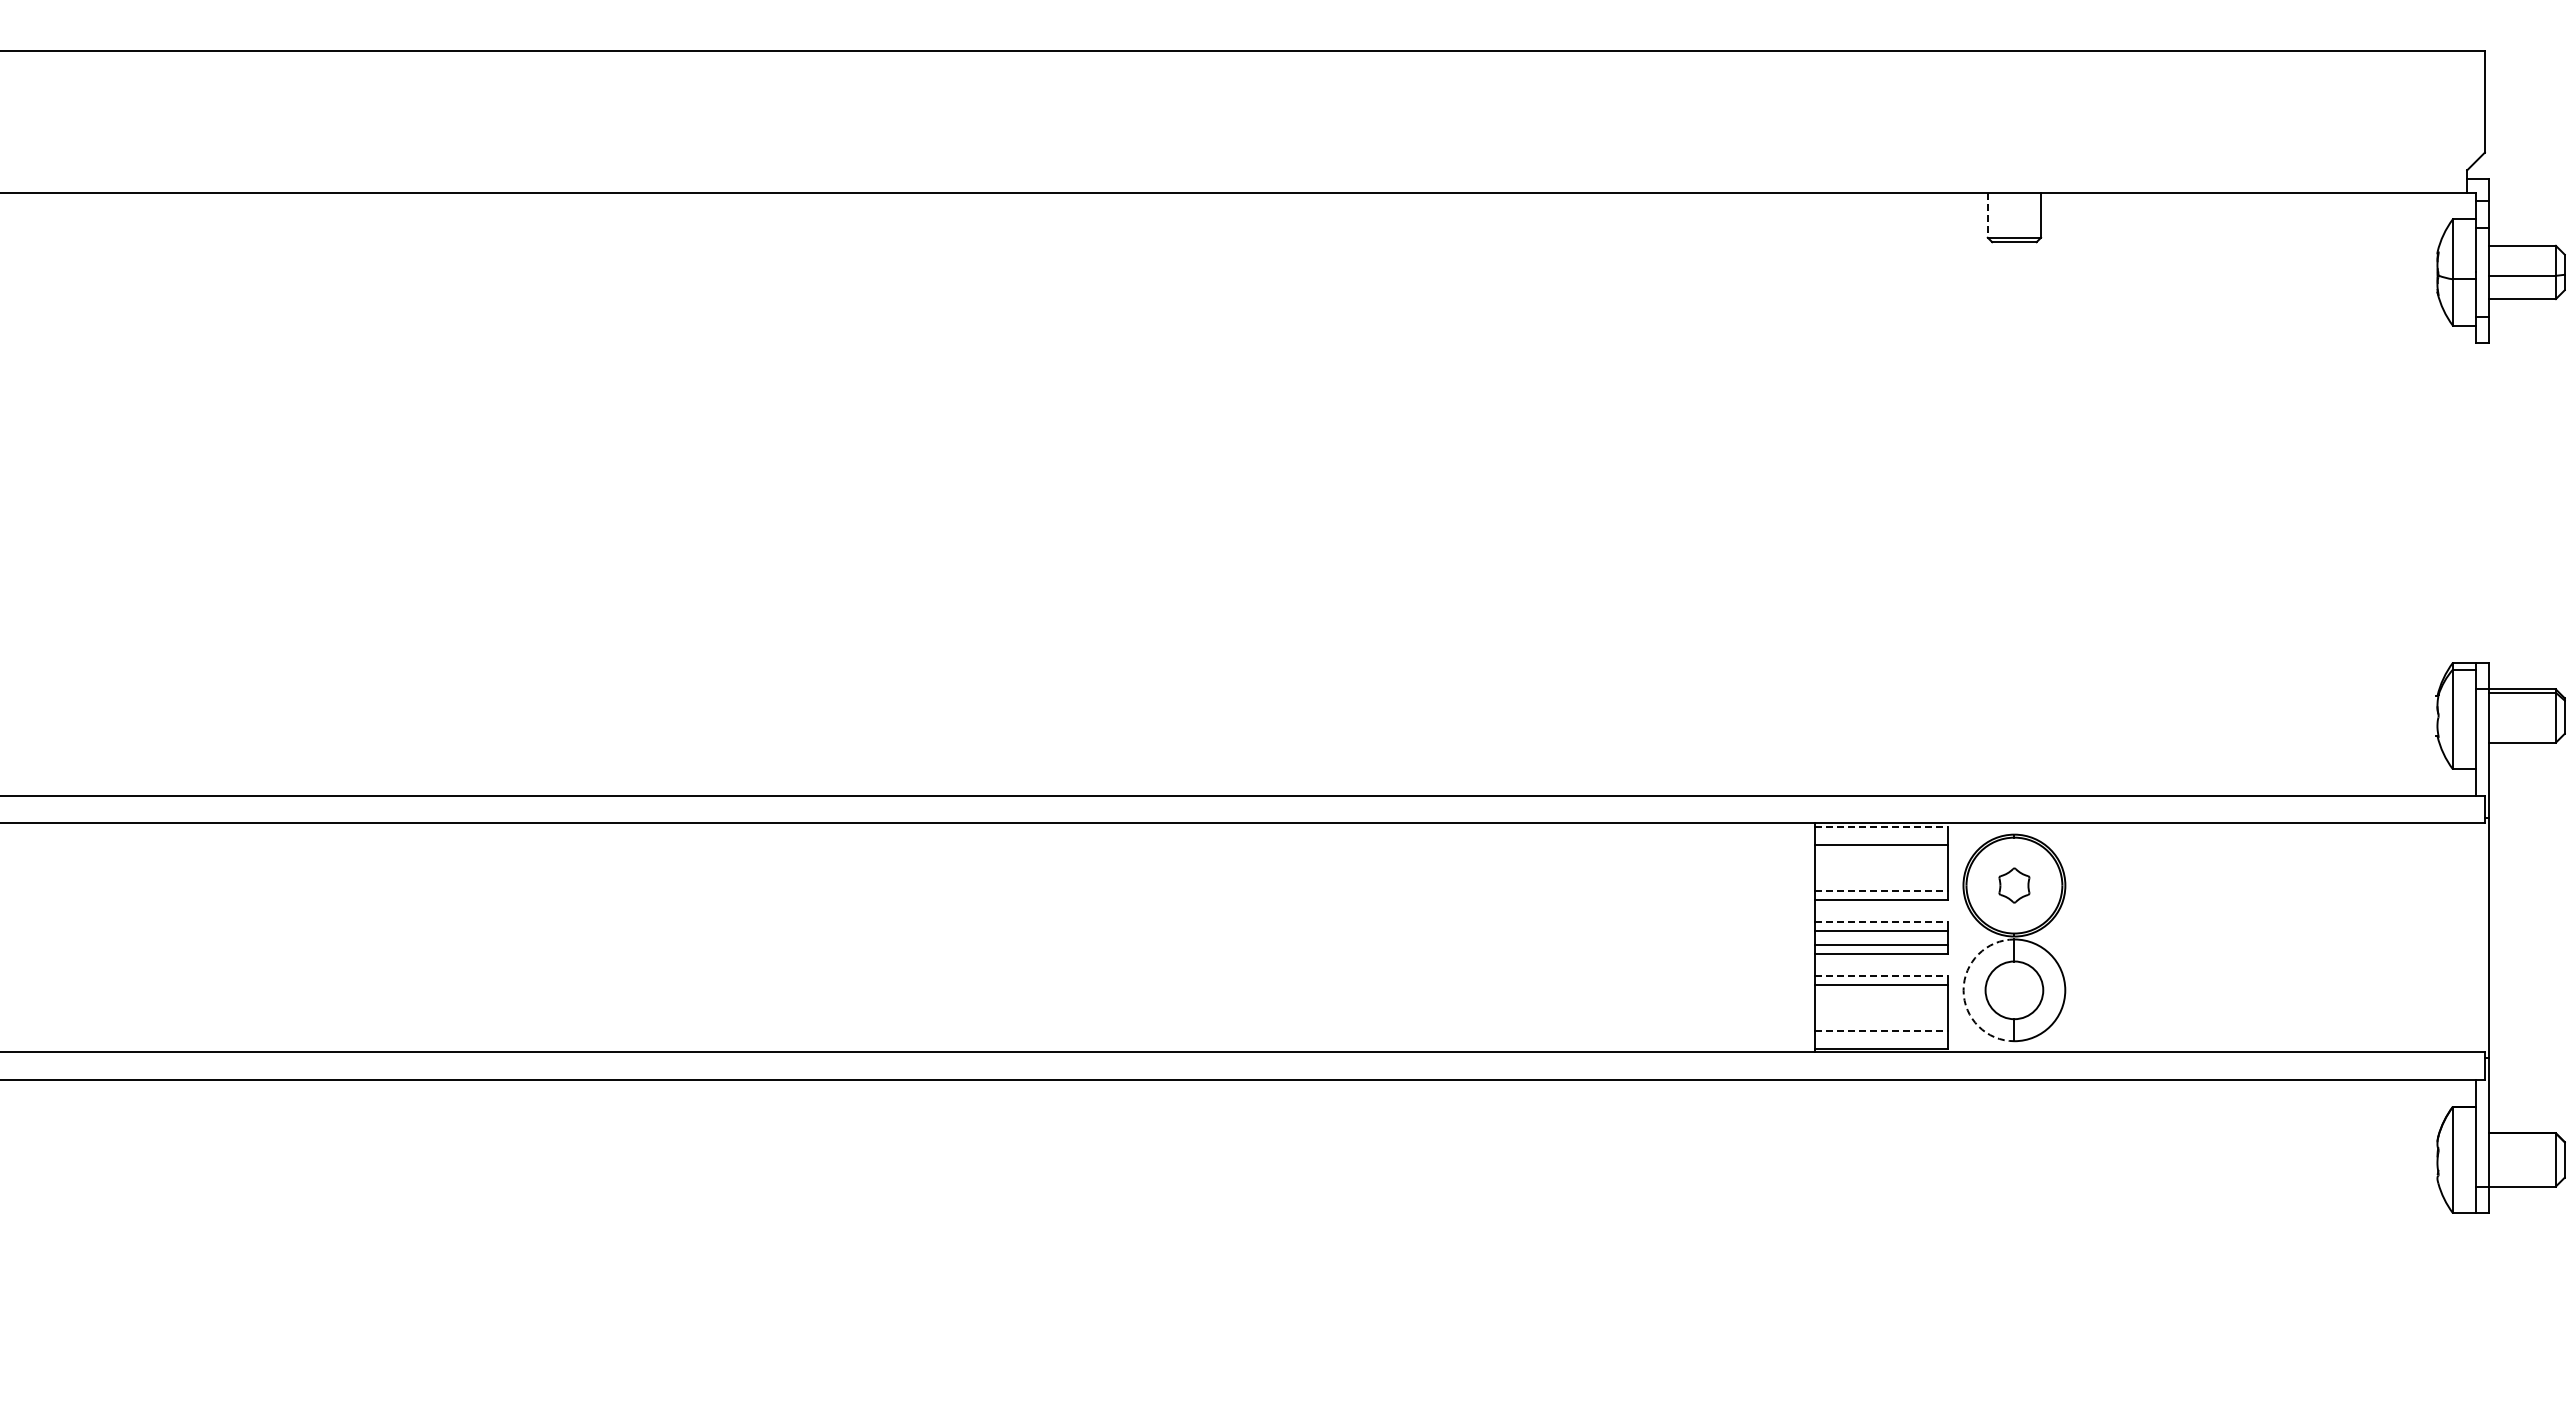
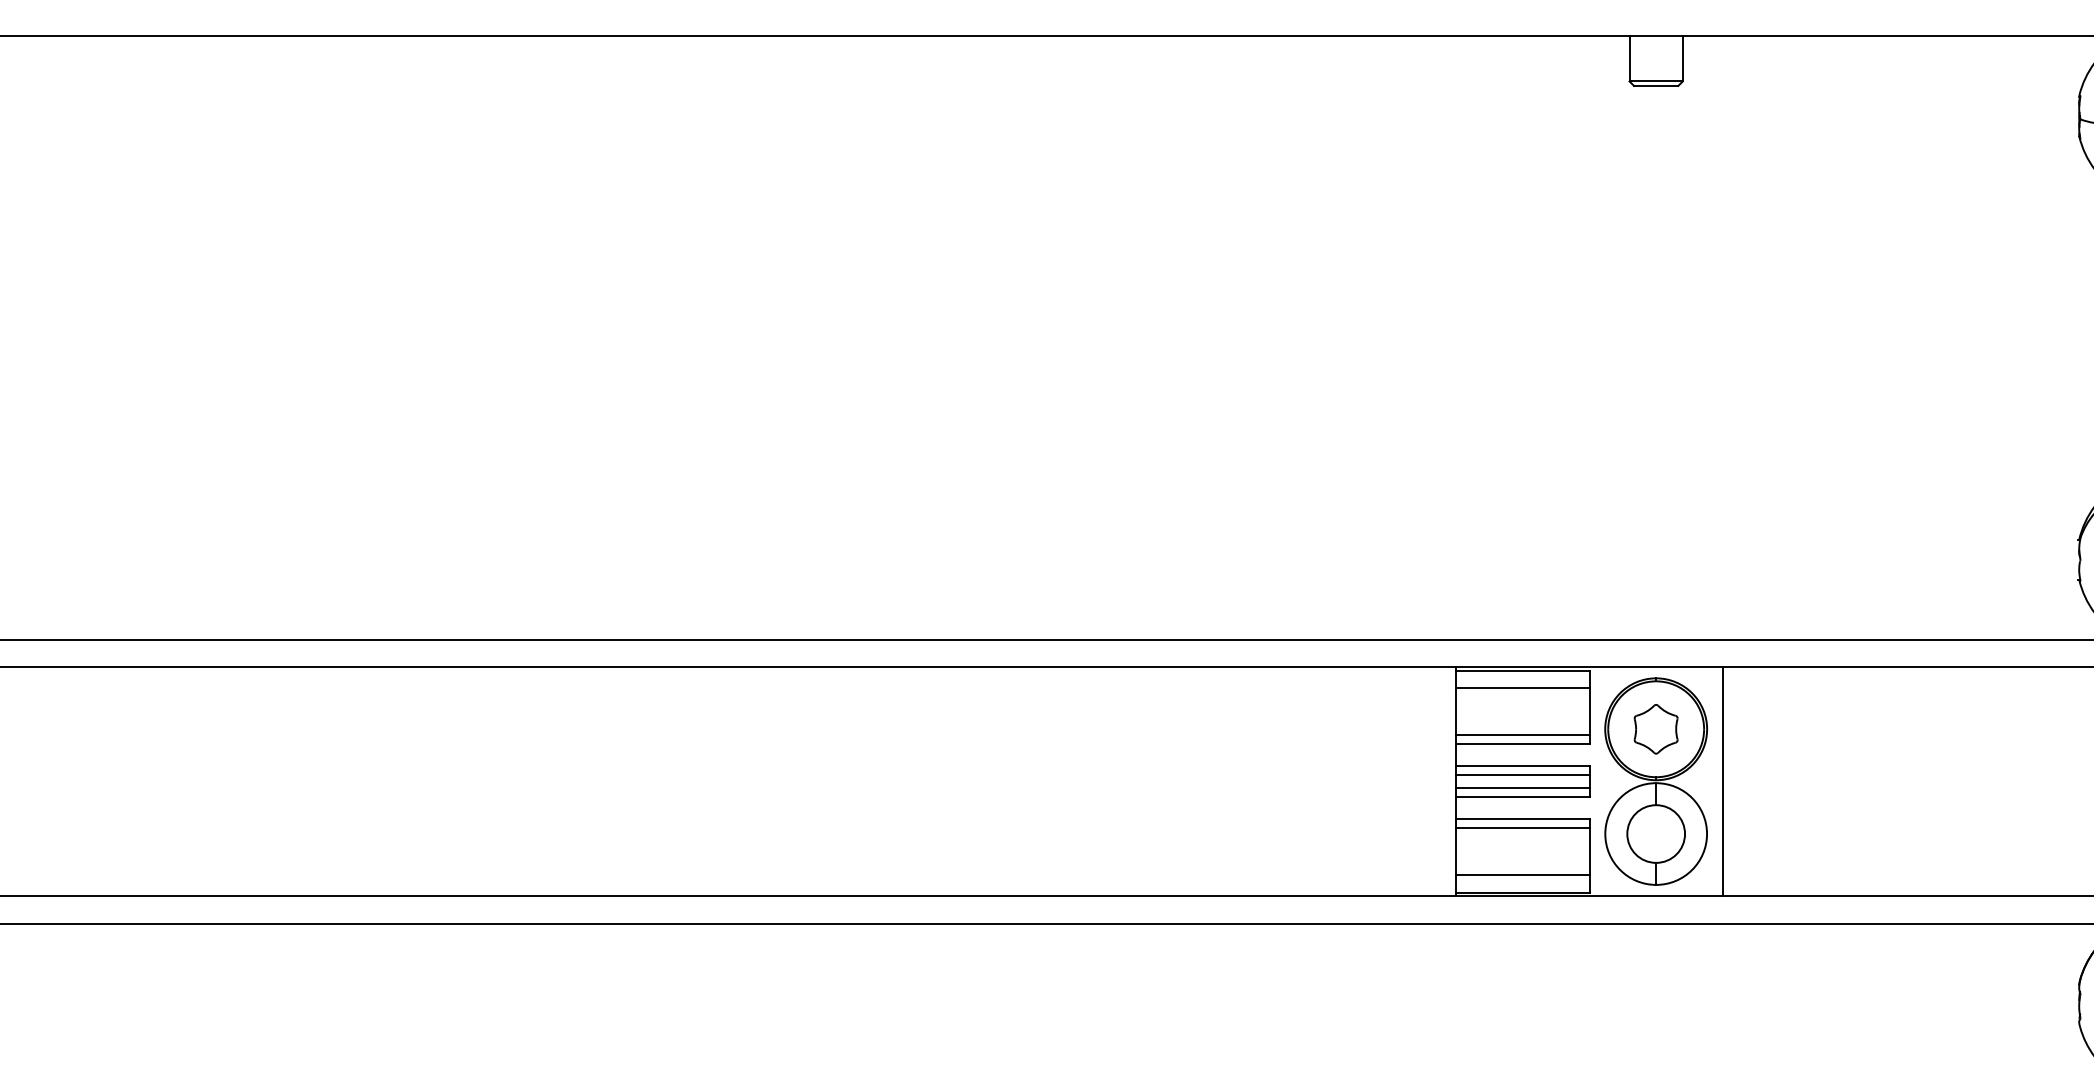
line: (1987, 215) -> (1629, 59), dashed -> solid
line: (1881, 827) -> (1523, 671), dashed -> solid
part: (2014, 885) -> (1656, 729), size x1.43
line: (1881, 891) -> (1523, 735), dashed -> solid
line: (1881, 922) -> (1523, 766), dashed -> solid
line: (2081, 937) -> (1723, 781), added
line: (1881, 975) -> (1523, 819), dashed -> solid
arc: (1963, 990) -> (1605, 834), dashed -> solid
line: (1881, 1031) -> (1523, 875), dashed -> solid

